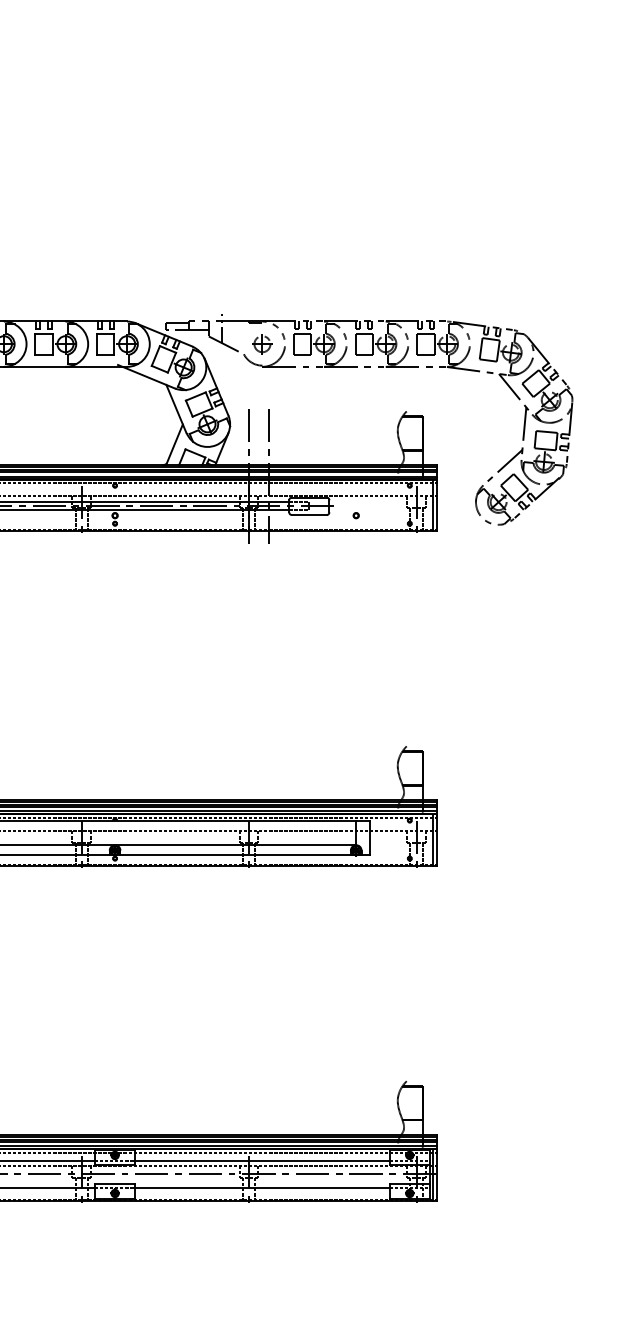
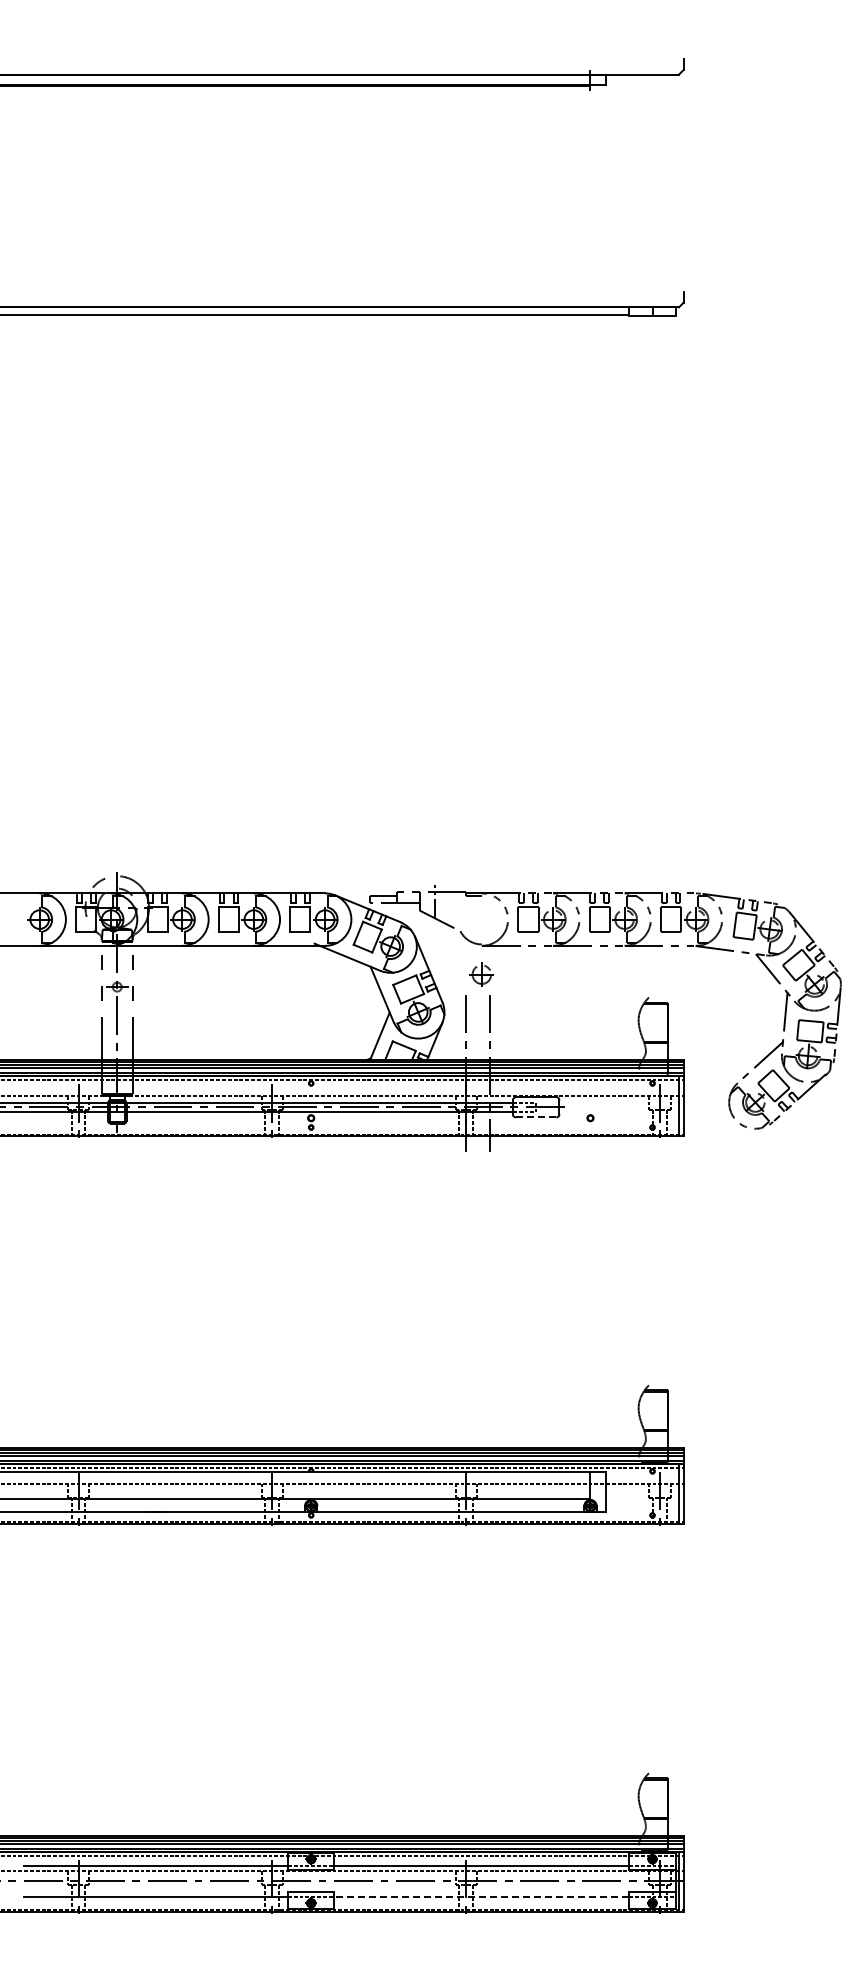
part: (262, 344) -> (481, 974), moved
line: (309, 515) -> (536, 1117), solid -> dashed
line: (262, 1187) -> (481, 1896), solid -> dashed

